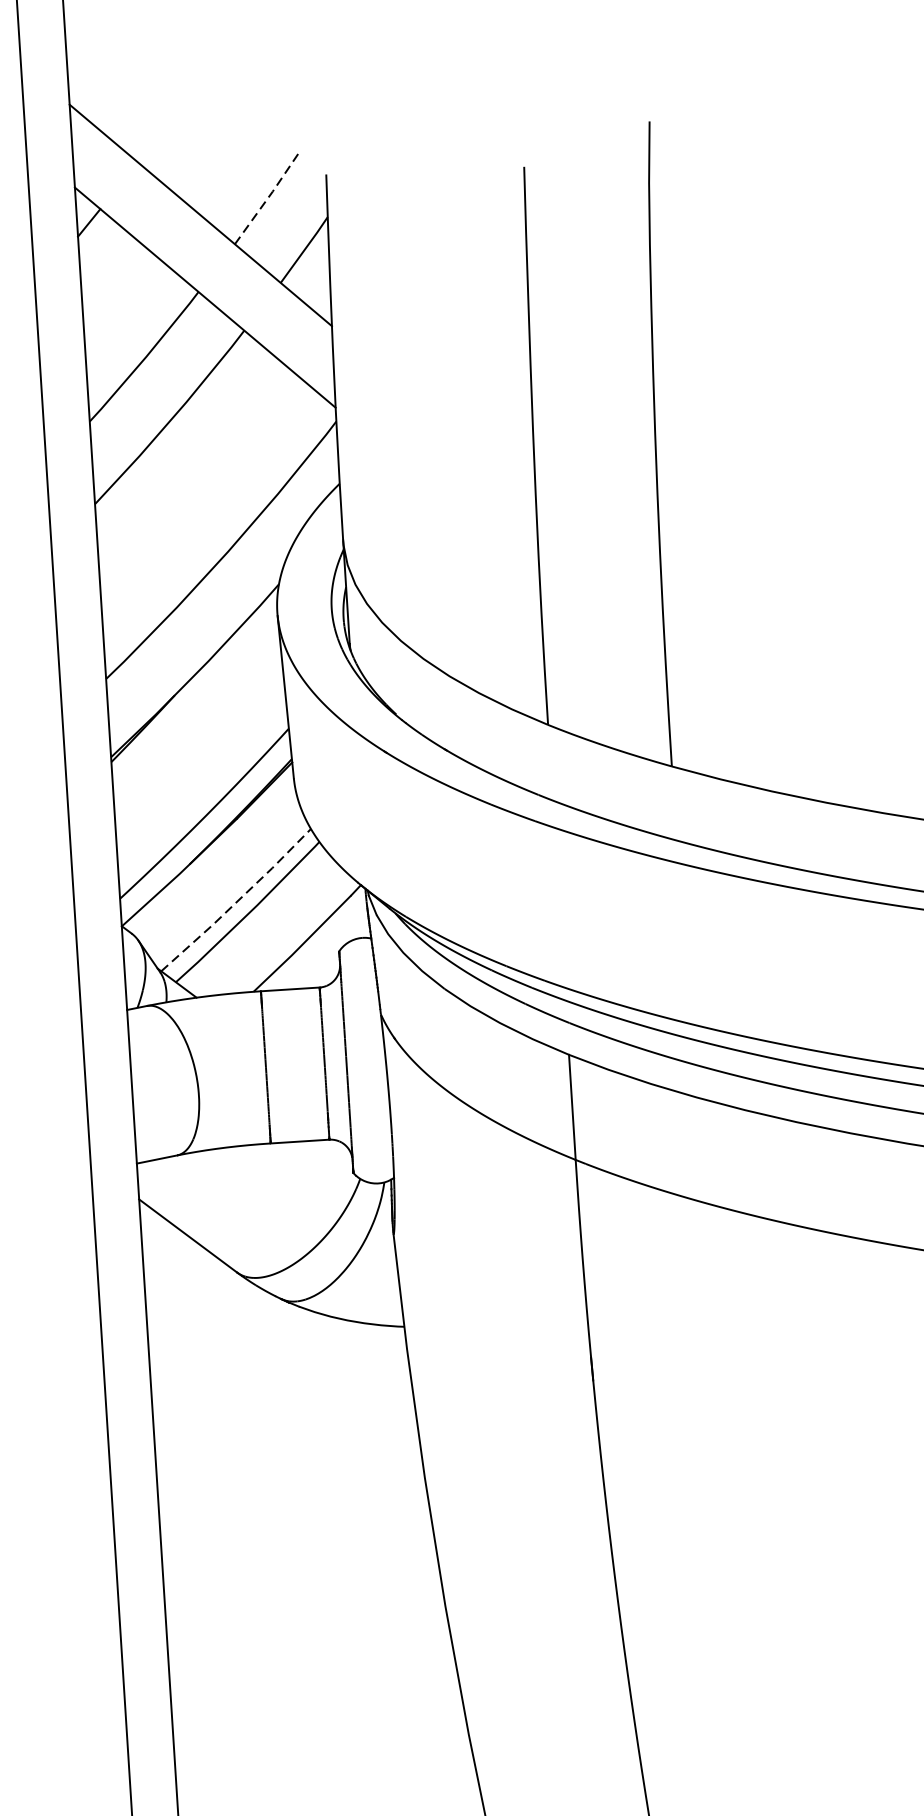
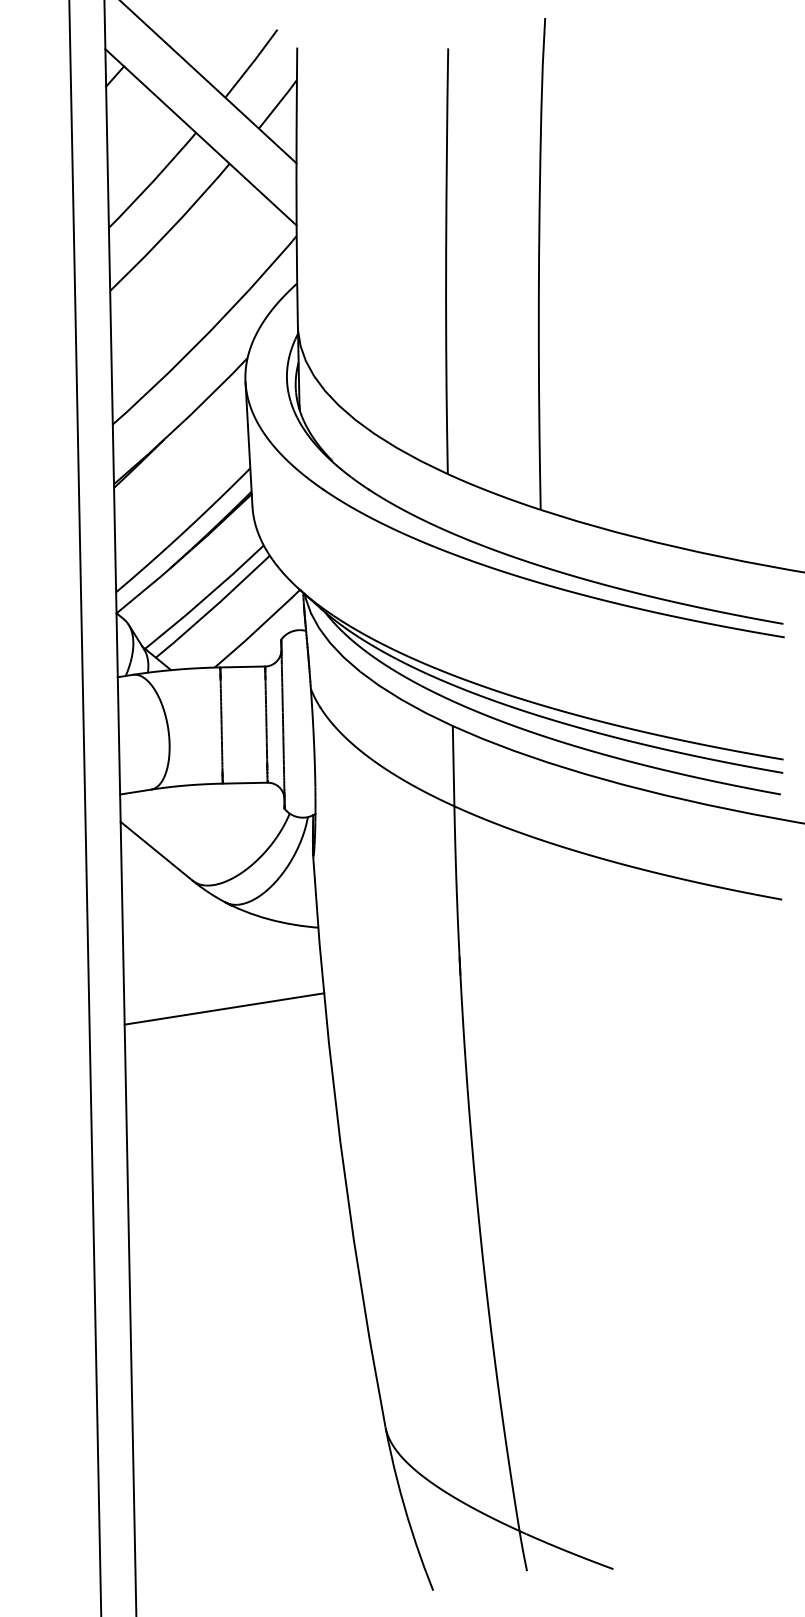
line: (268, 197) -> (252, 63), dashed -> solid
line: (237, 901) -> (205, 598), dashed -> solid
line: (285, 1438) -> (224, 1008), added

